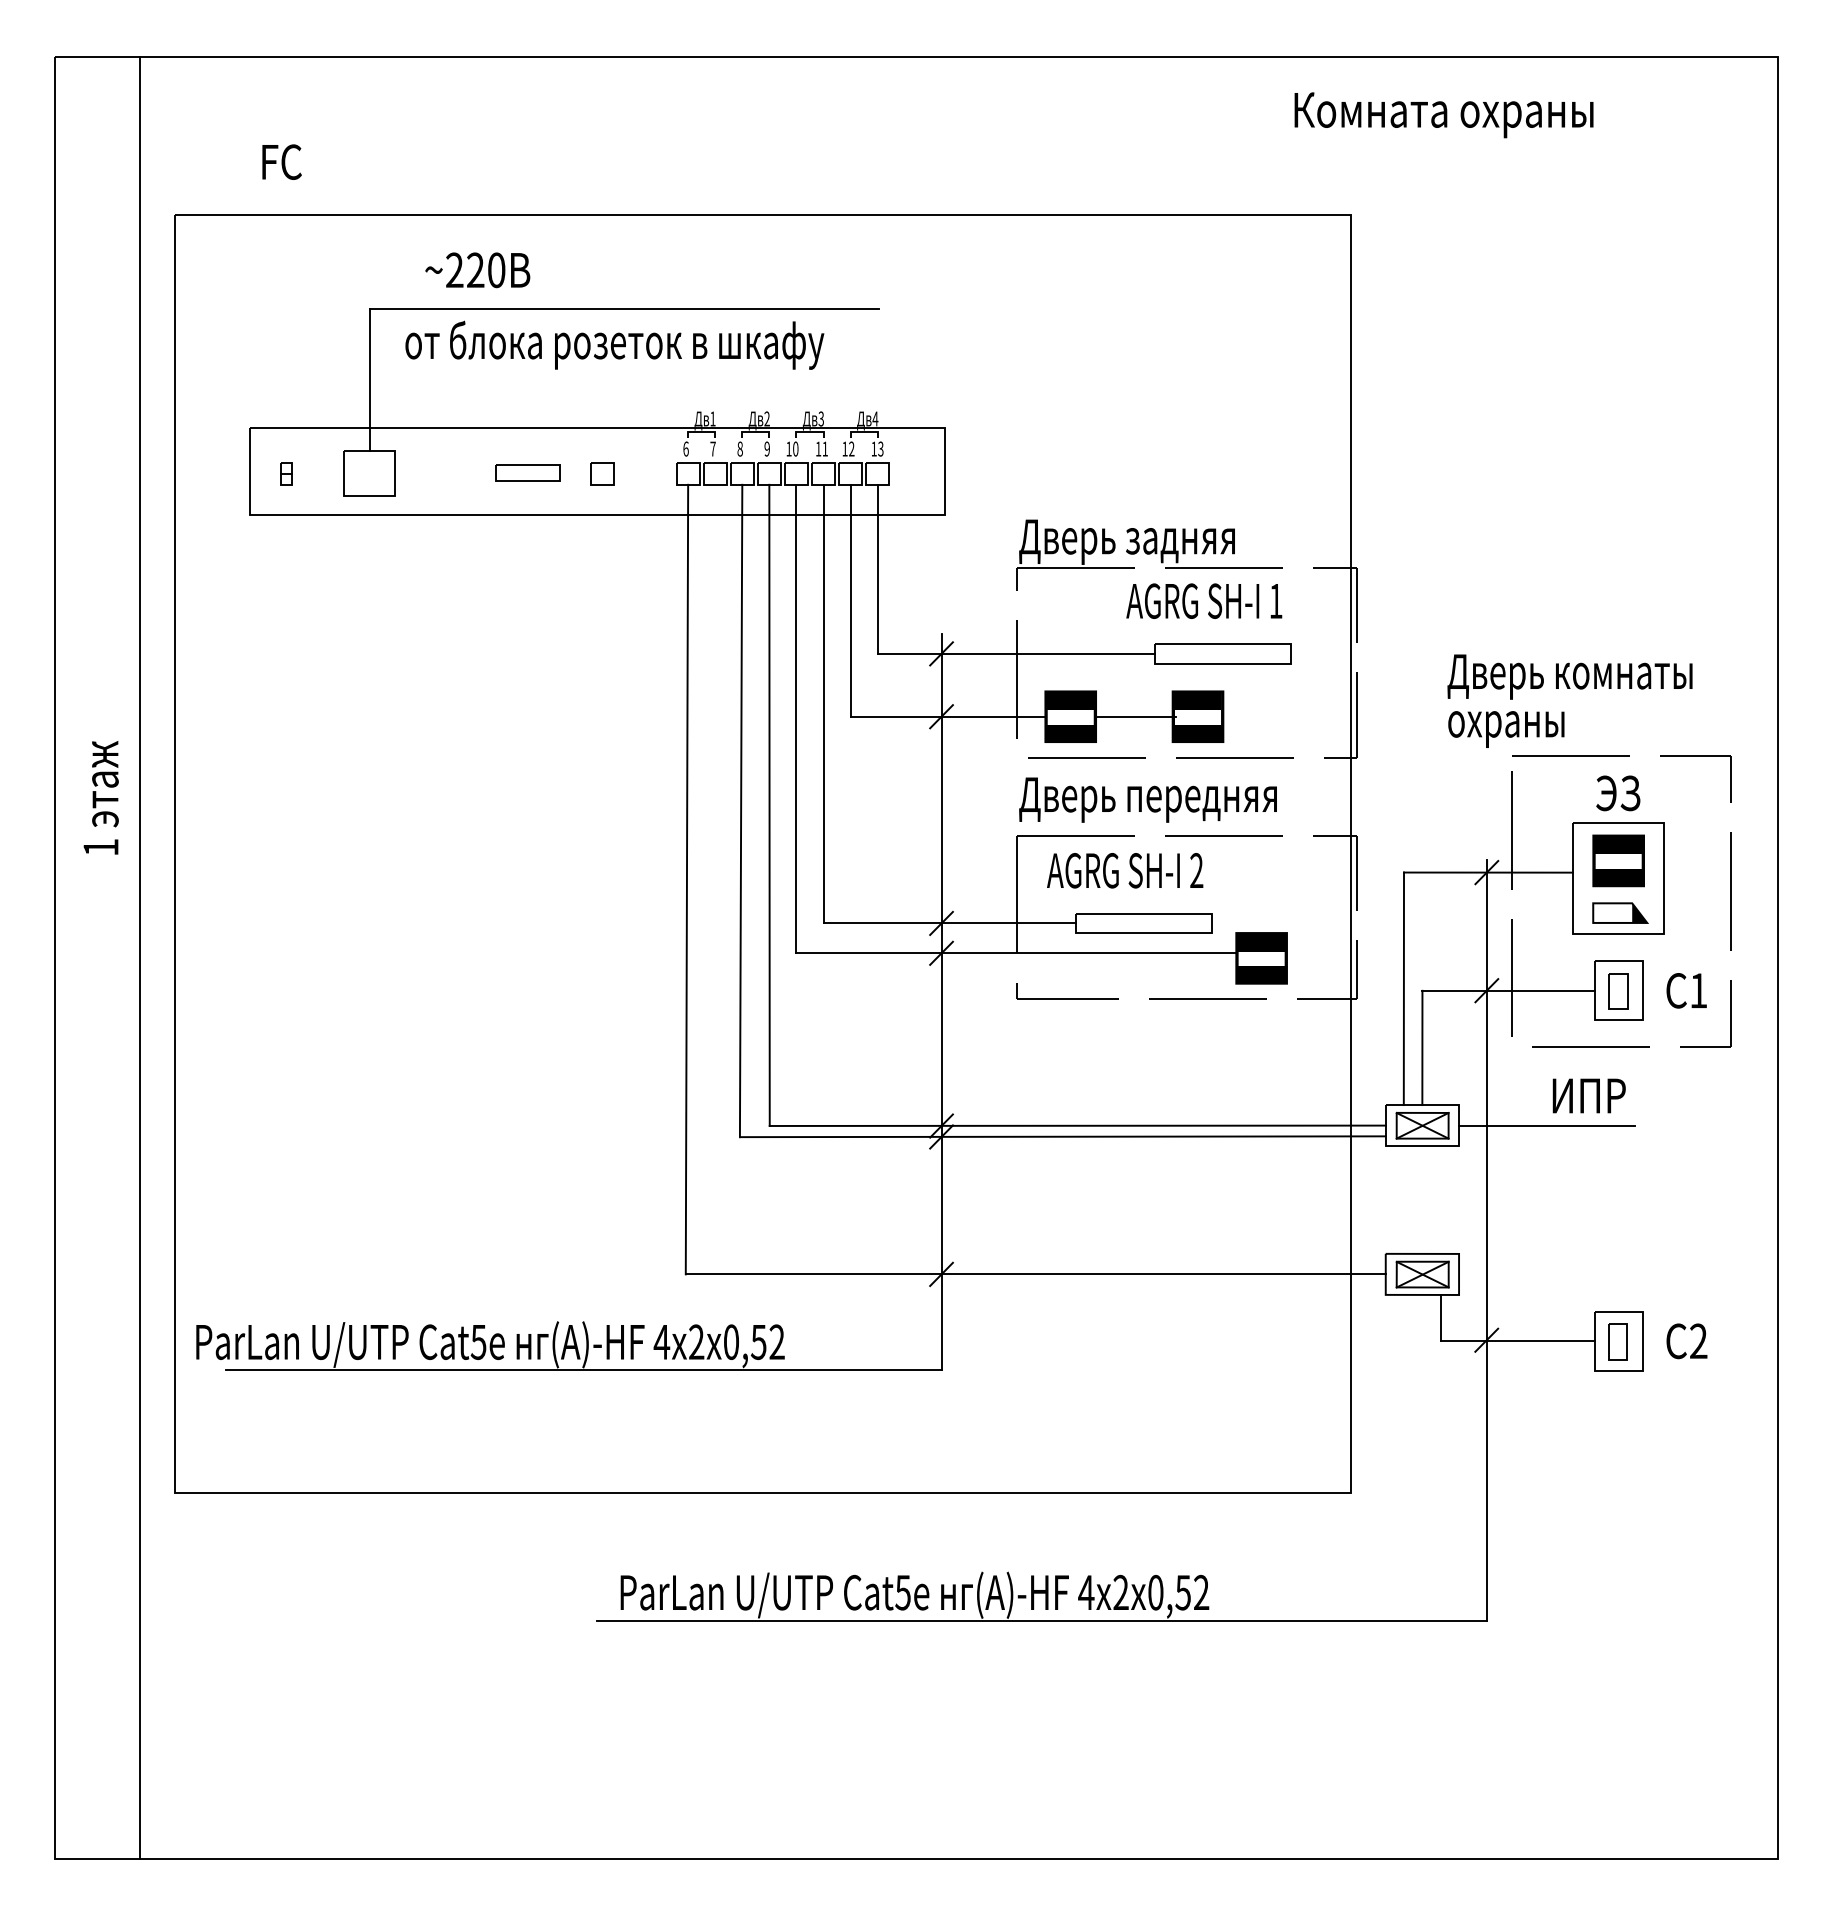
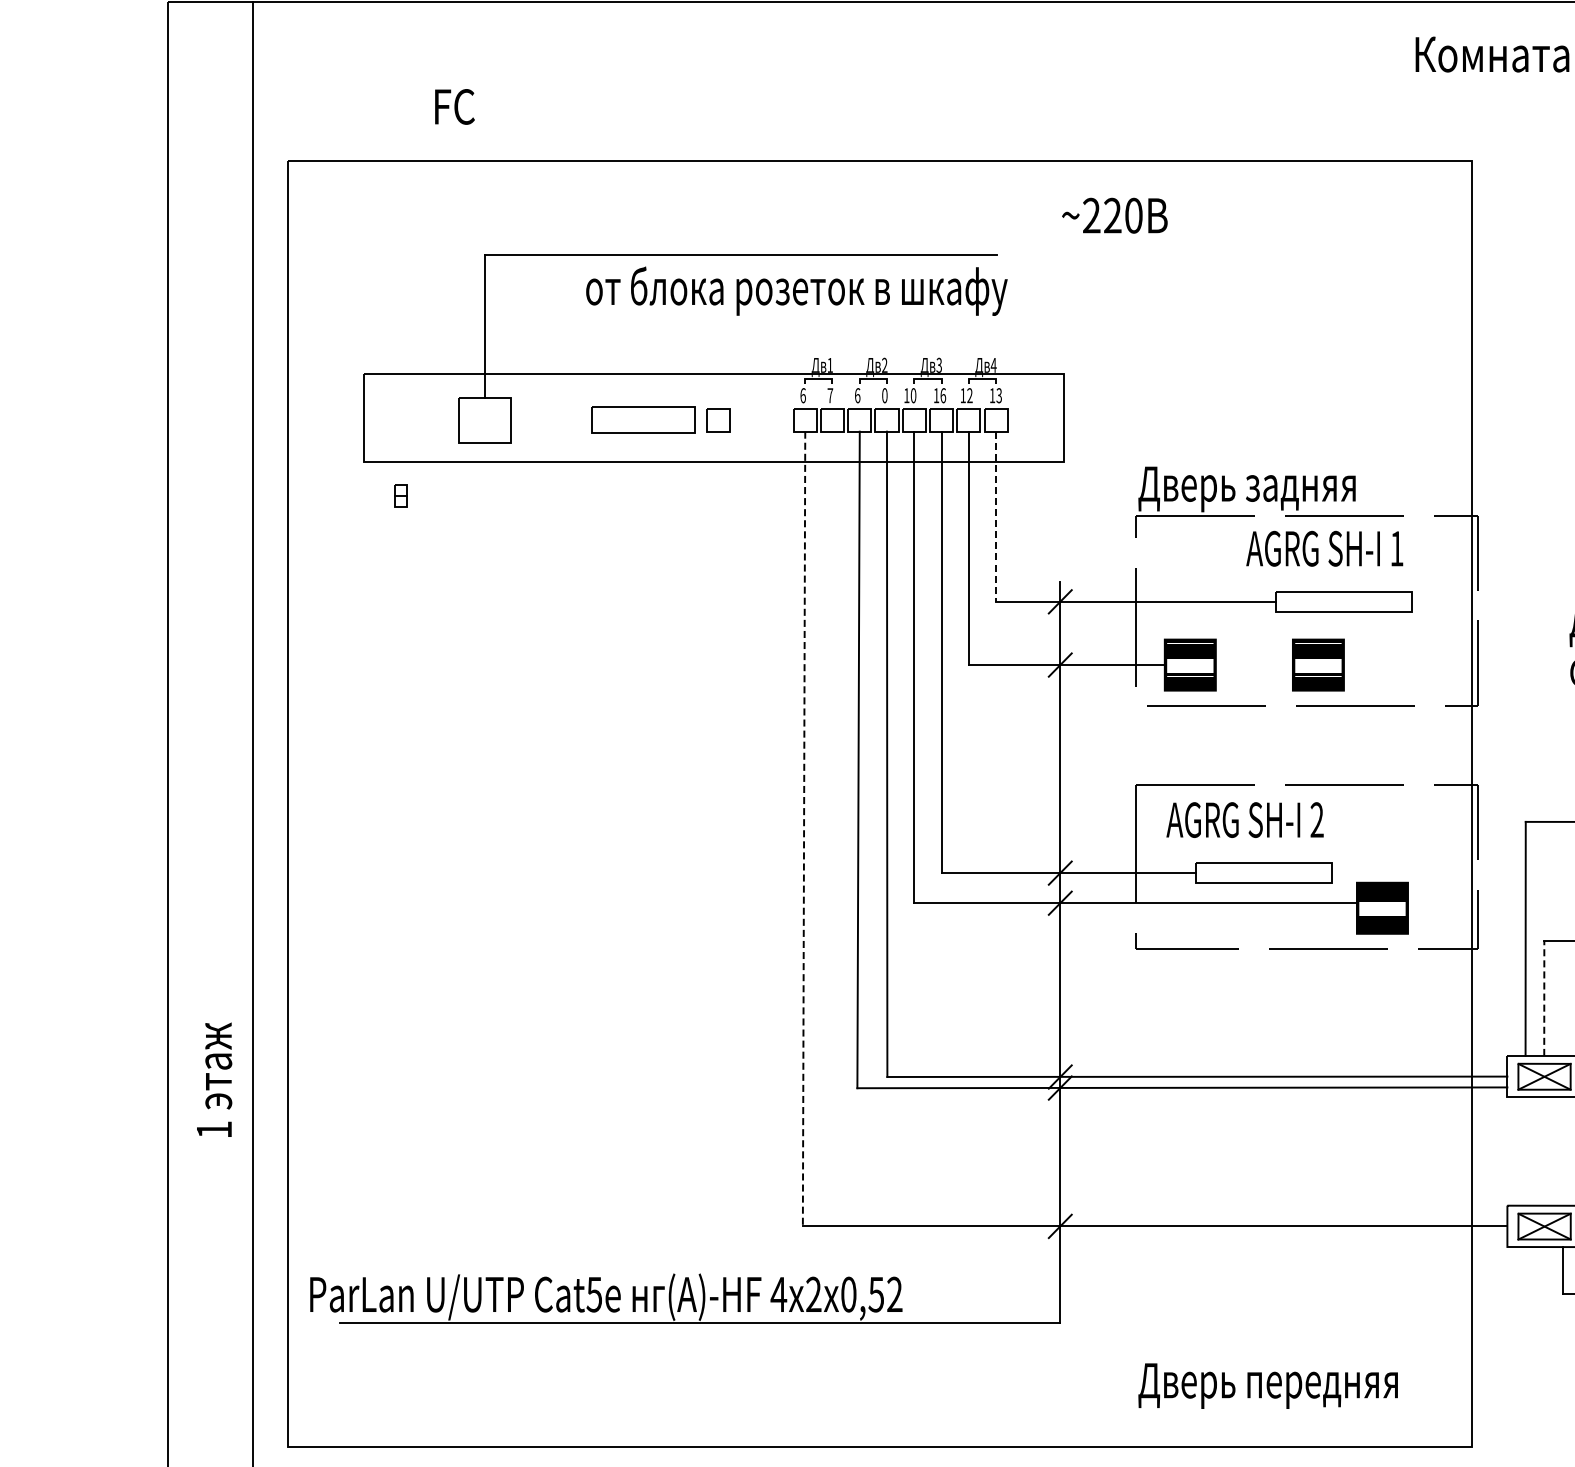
text: (281, 161) -> (454, 106), moved
text: (477, 270) -> (1114, 215), moved
text: (614, 344) -> (796, 290), moved
text: (739, 448) -> (856, 395), 8 -> 6
text: (766, 448) -> (884, 395), 9 -> 0
text: (825, 448) -> (943, 395), 11 -> 16
part: (527, 472) -> (643, 419), size x1.6
part: (286, 473) -> (400, 495), moved
line: (877, 569) -> (995, 516), solid -> dashed
line: (1135, 716) -> (1255, 664), removed
text: (100, 797) -> (213, 1079), moved
text: (1147, 799) -> (1267, 1385), moved
line: (686, 879) -> (803, 828), solid -> dashed
line: (1422, 1047) -> (1544, 997), solid -> dashed

